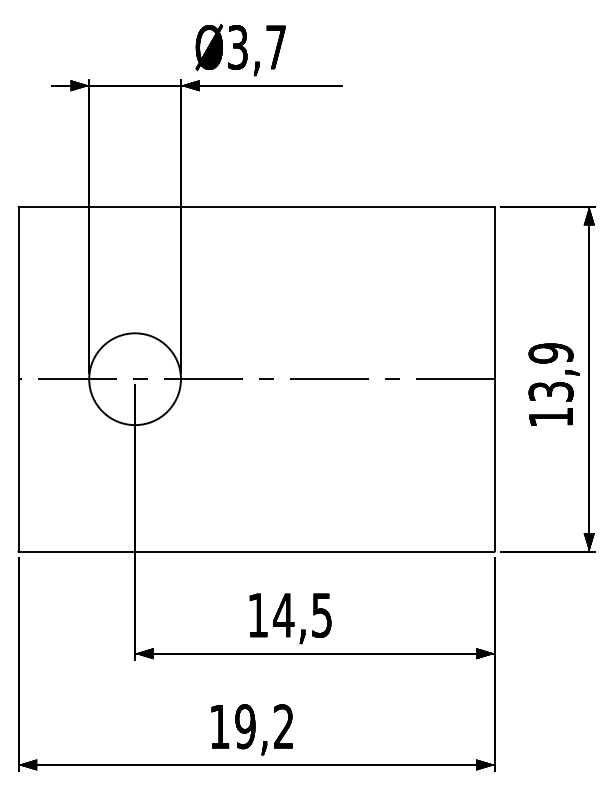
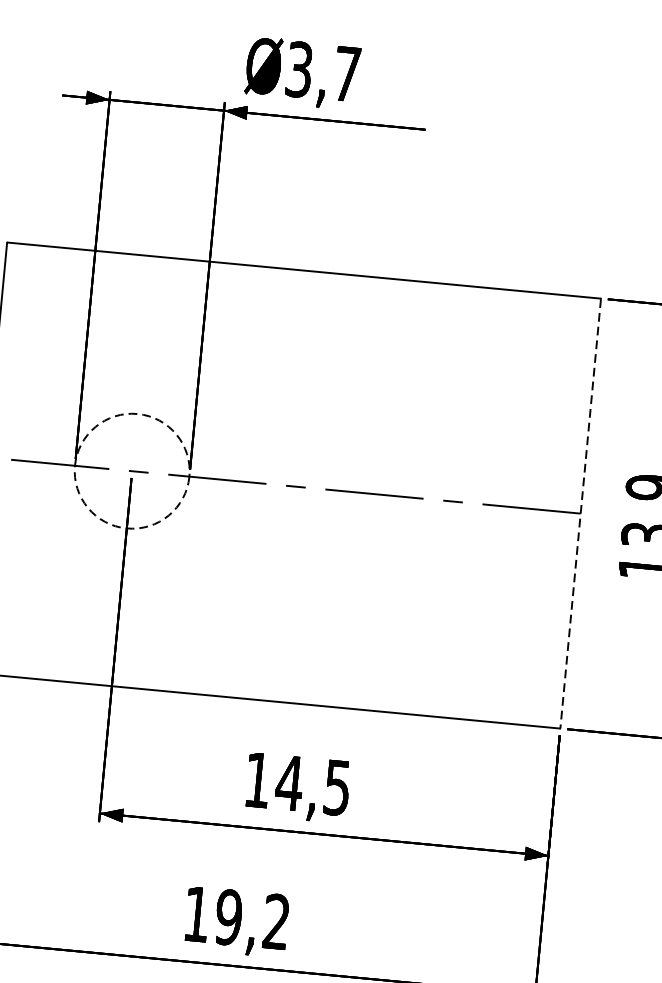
circle: (134, 379) -> (131, 471), solid -> dashed
line: (494, 379) -> (580, 513), solid -> dashed

